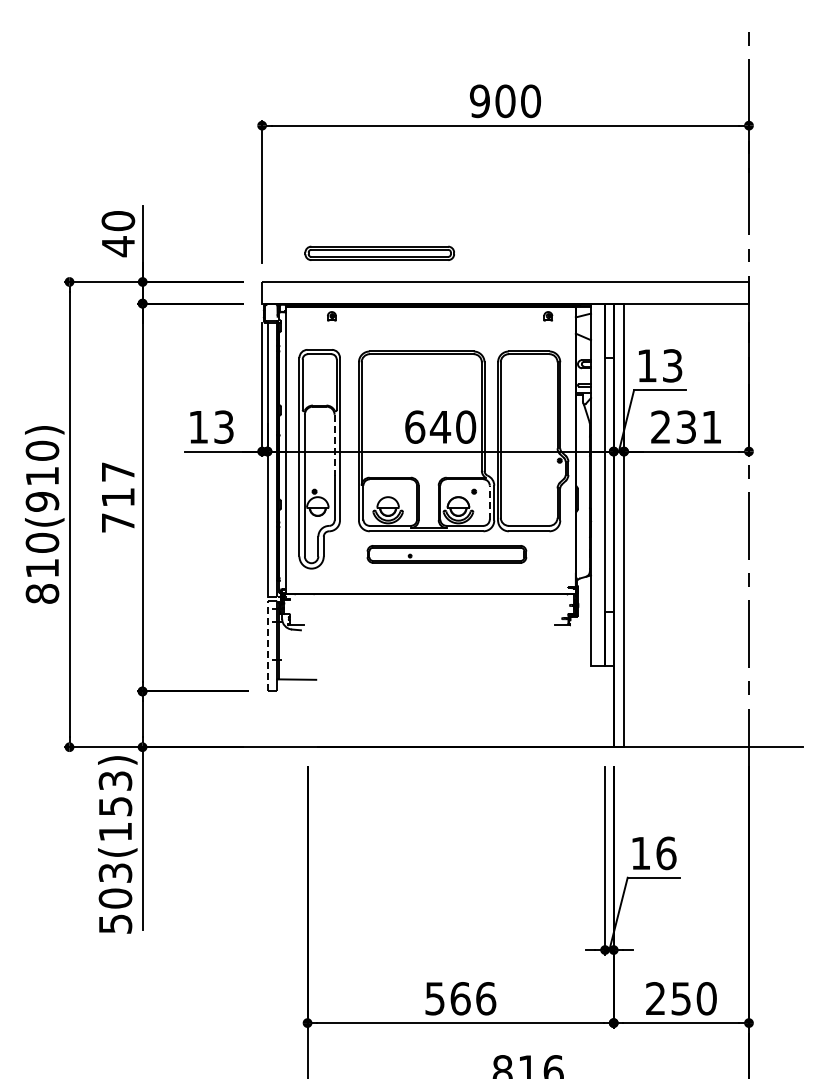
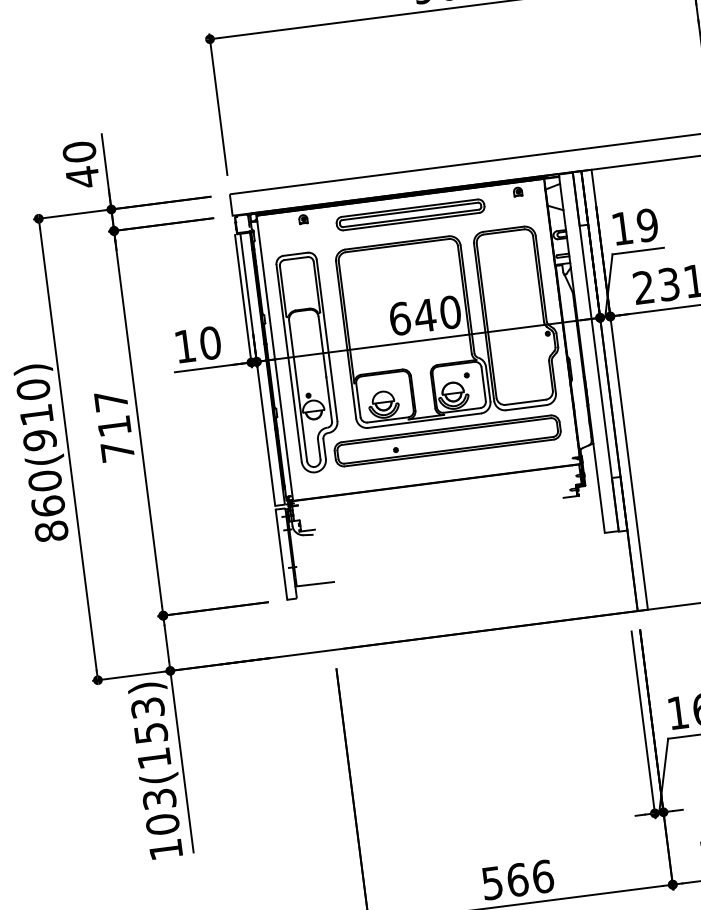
part: (379, 252) -> (410, 214), moved
text: (672, 365) -> (647, 224), 13 -> 19
text: (224, 426) -> (210, 342), 13 -> 10
line: (334, 445) -> (322, 347), dashed -> solid
line: (489, 502) -> (483, 384), dashed -> solid
part: (446, 554) -> (447, 441), size x1.43
text: (42, 568) -> (48, 506), 810(910) -> 860(910)
line: (267, 645) -> (281, 554), dashed -> solid
text: (115, 923) -> (165, 849), 503(153) -> 103(153)

